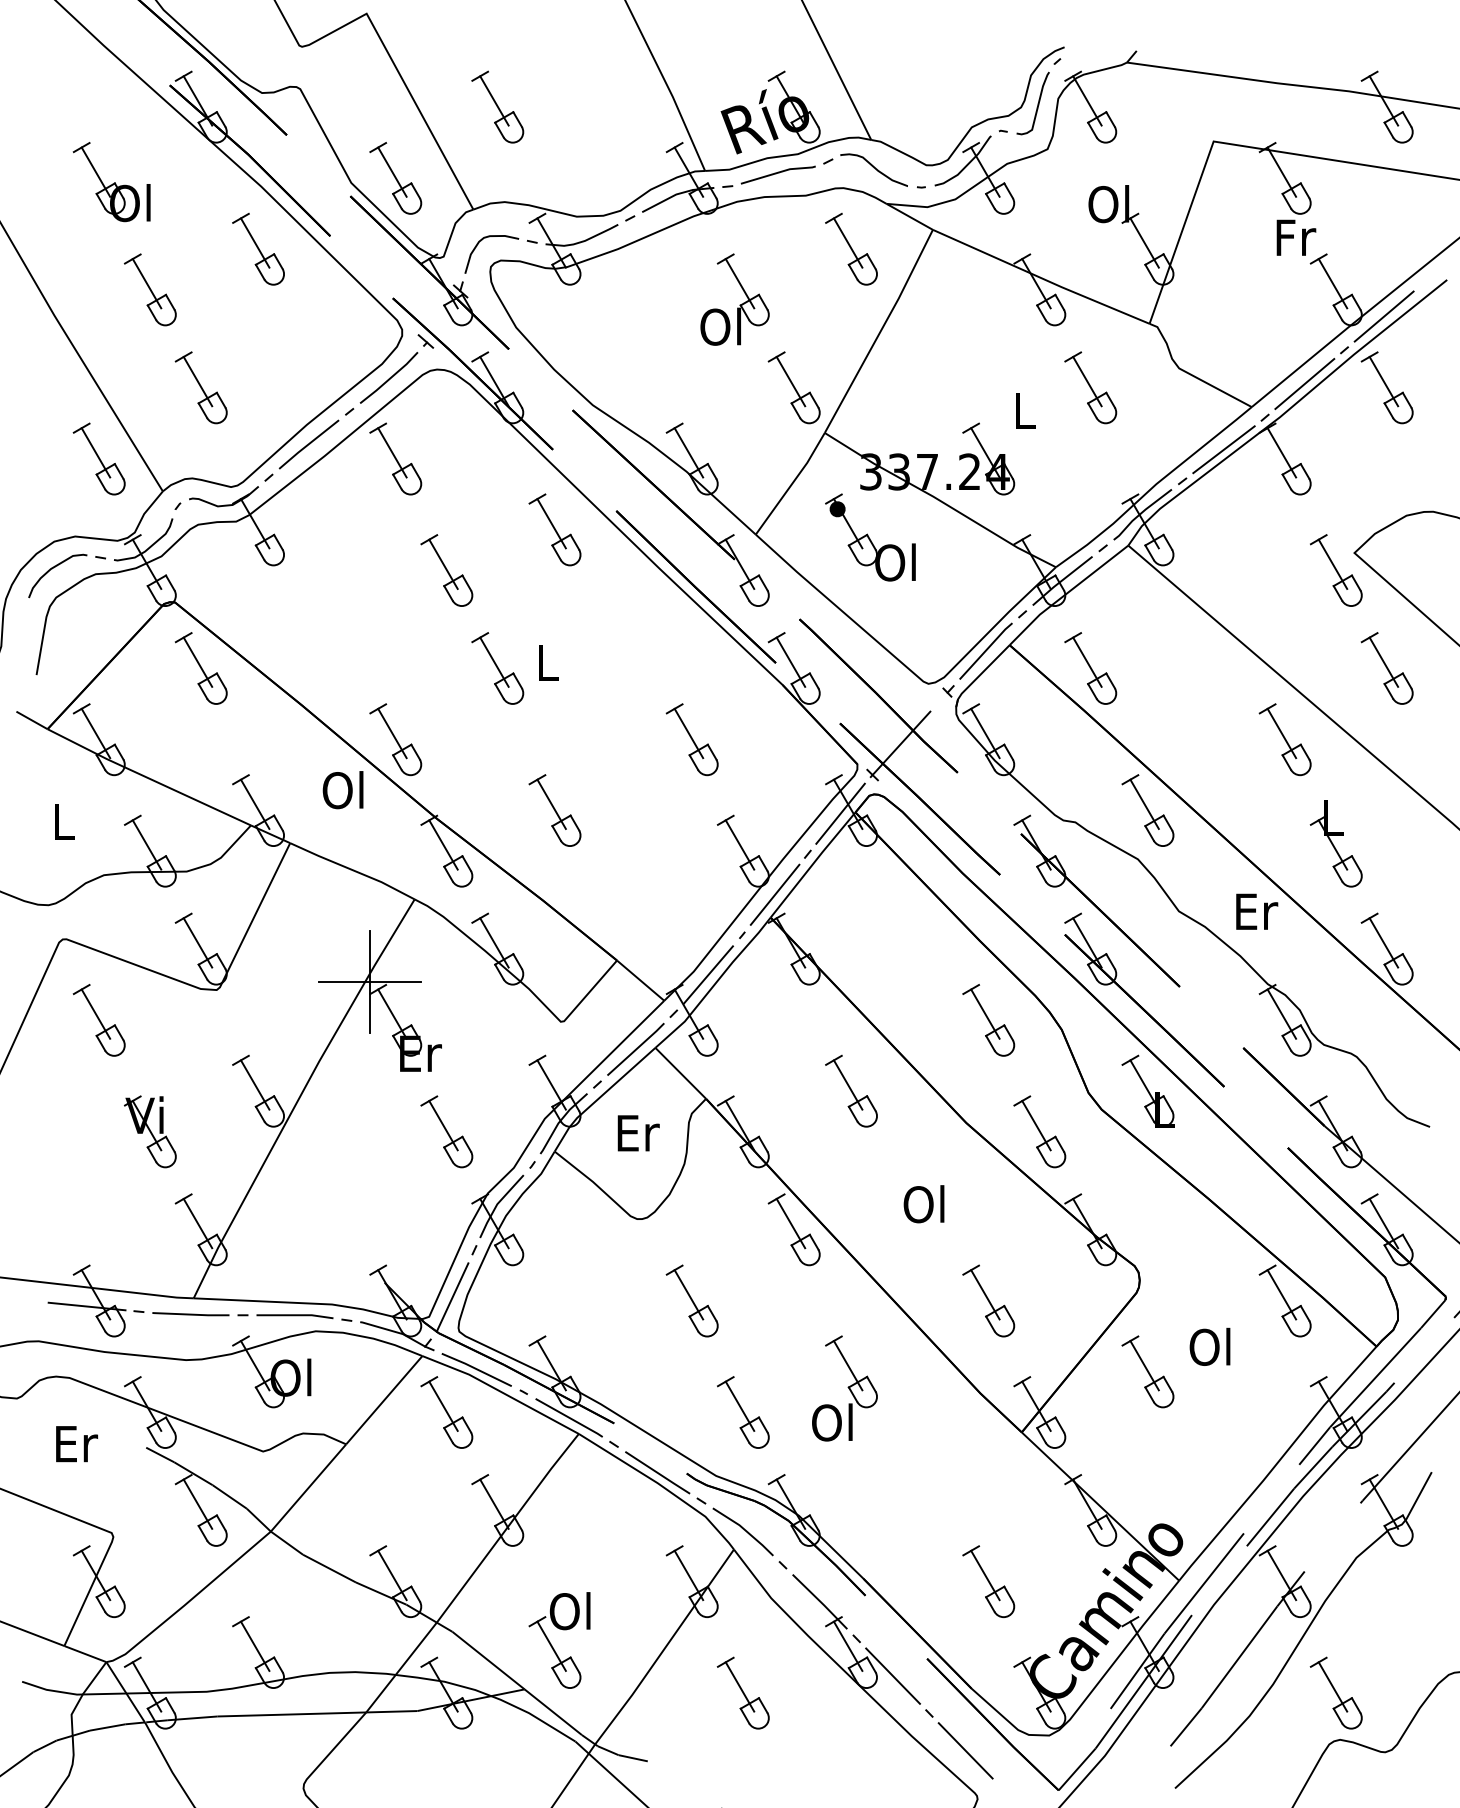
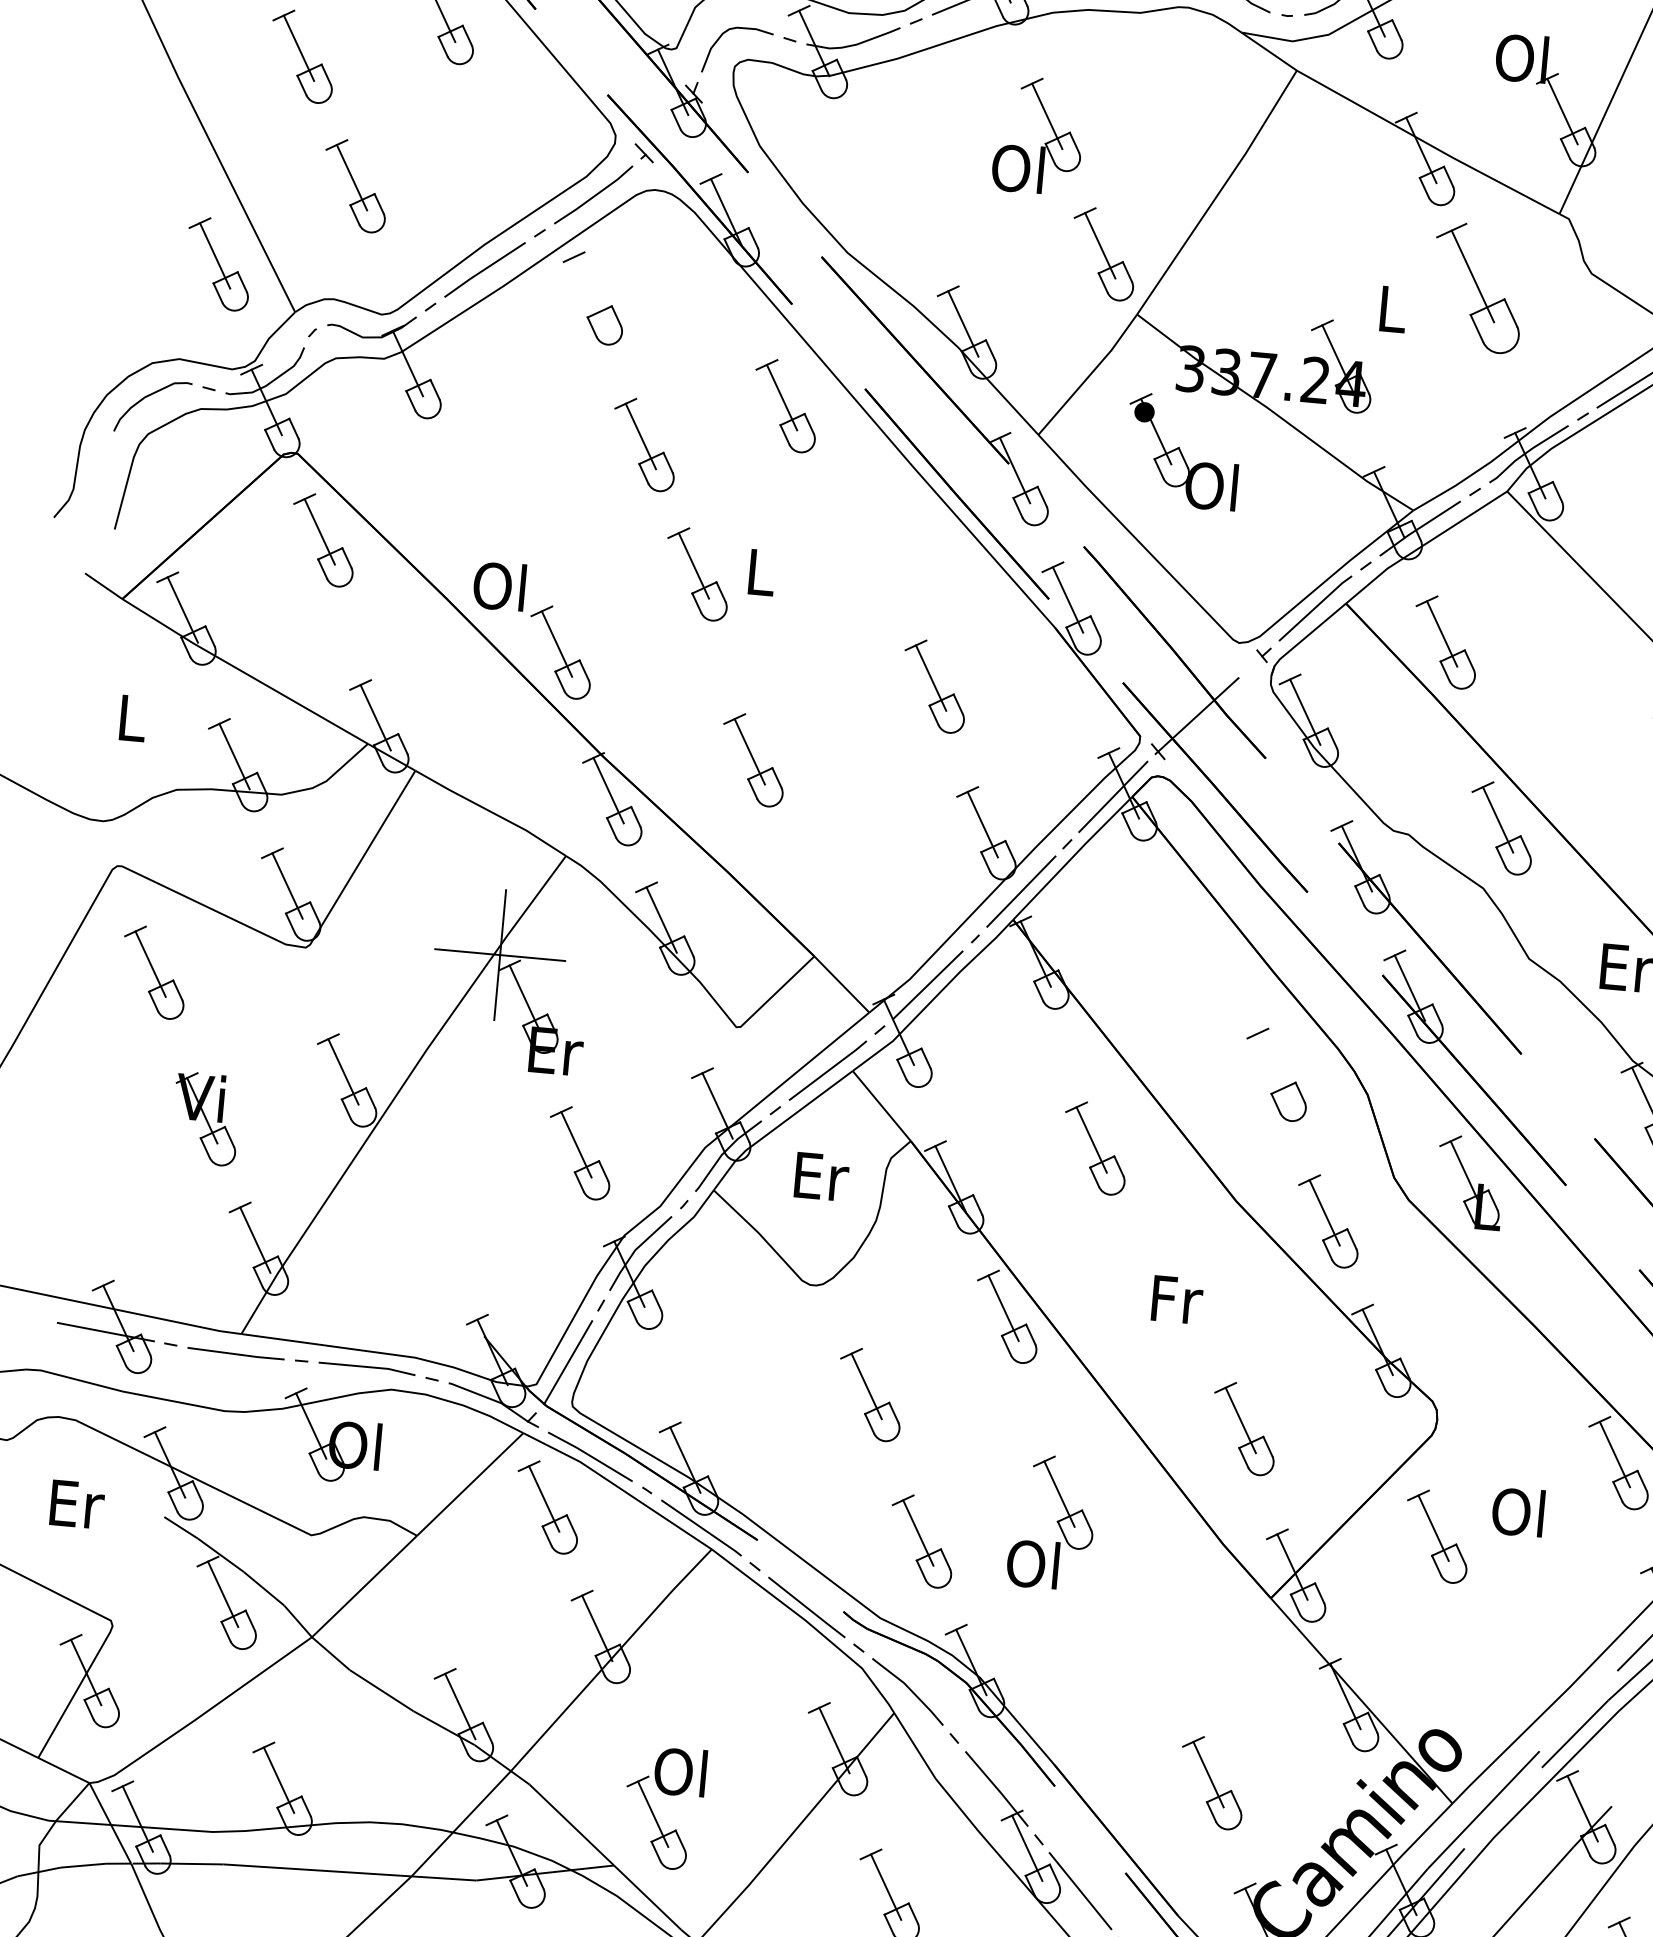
part: (851, 249) -> (1191, 86), removed
part: (1090, 387) -> (1477, 287), size x1.4
line: (392, 452) -> (589, 289), removed
text: (342, 790) -> (498, 586), moved
line: (985, 1013) -> (1273, 1065), removed
text: (924, 1204) -> (1174, 1299), Ol -> Fr

